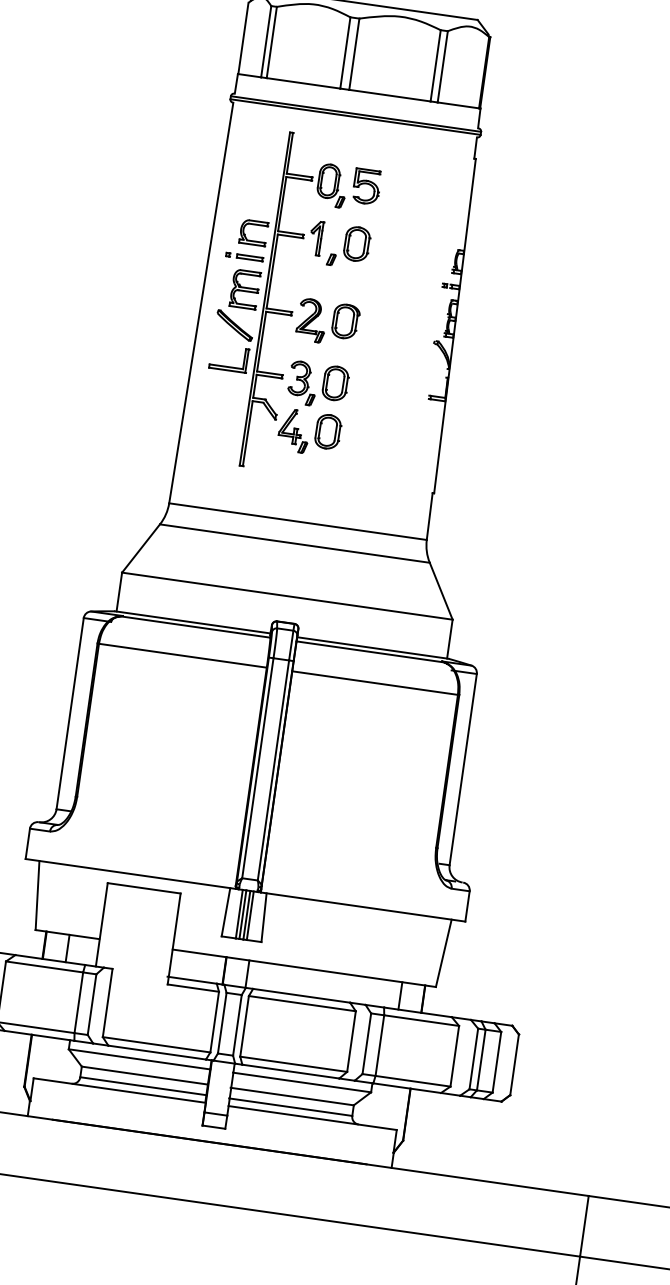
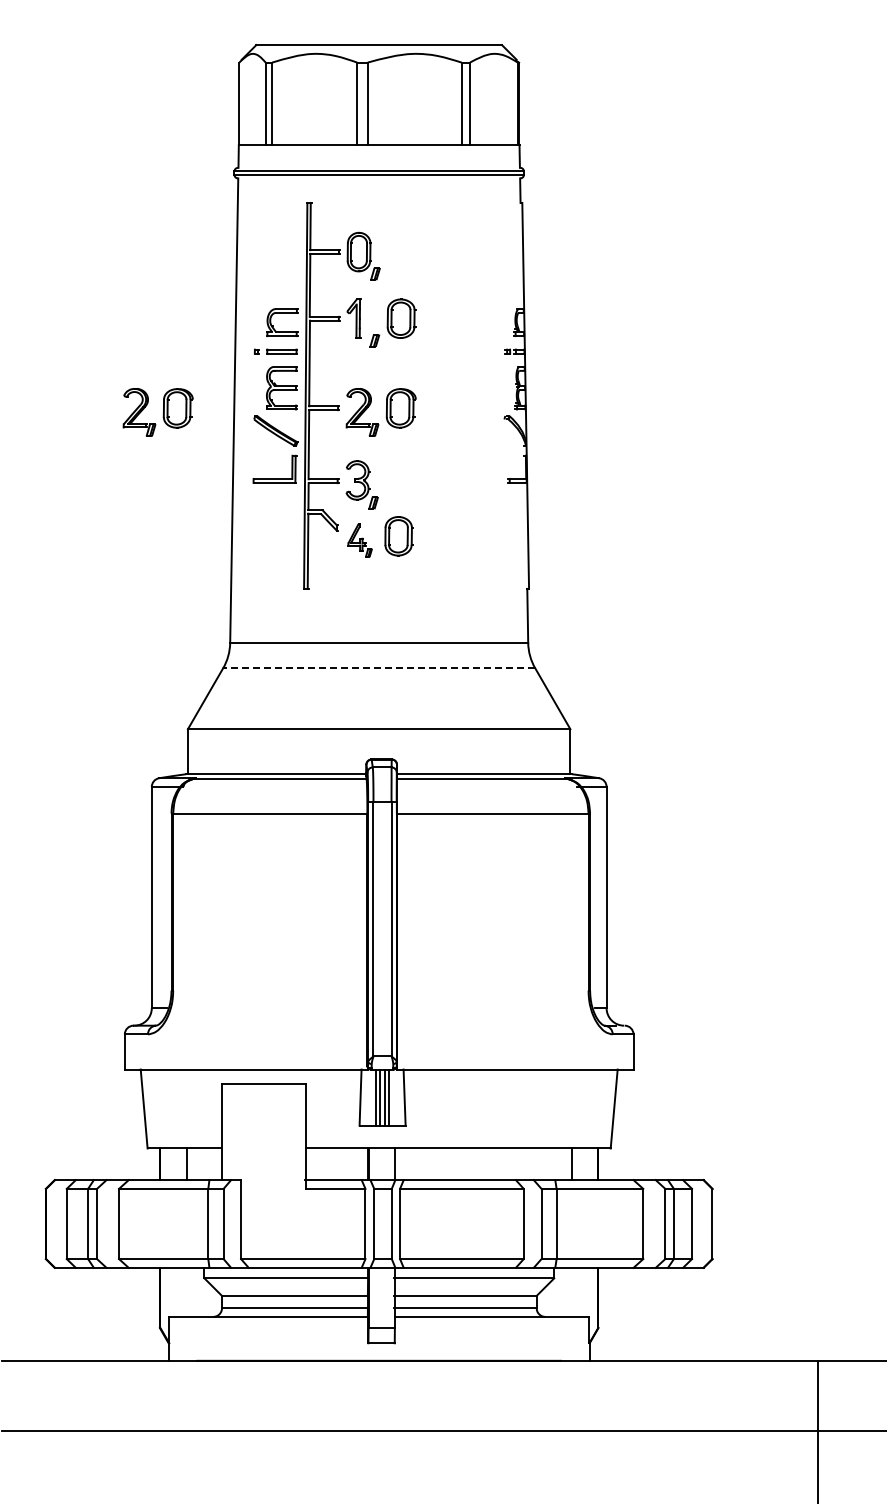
part: (366, 186) -> (402, 251), removed
part: (134, 295) -> (157, 412), added
part: (335, 383) -> (399, 480), removed
part: (293, 430) -> (359, 540), size x0.7
line: (294, 543) -> (378, 668), solid -> dashed

